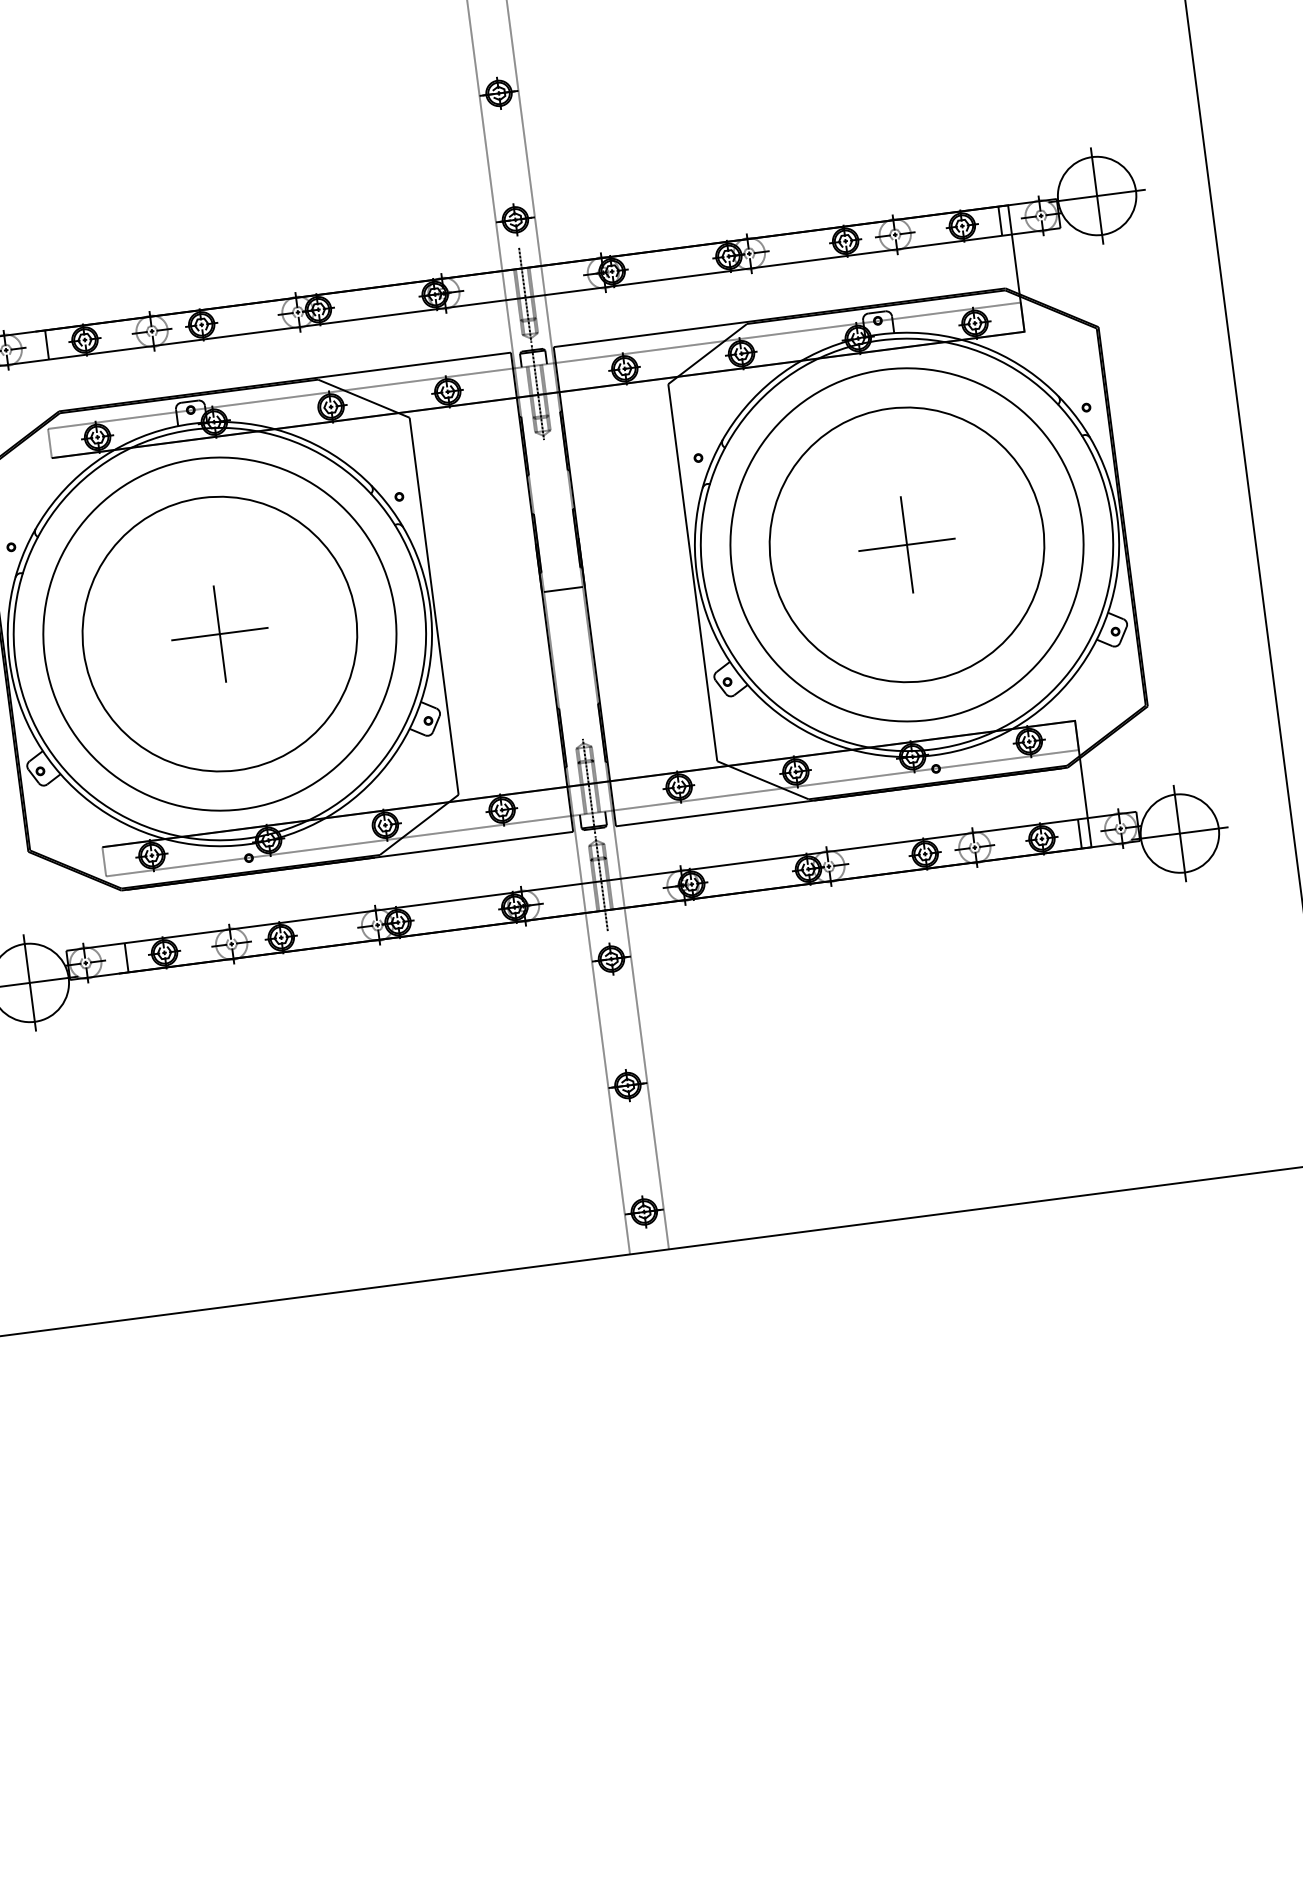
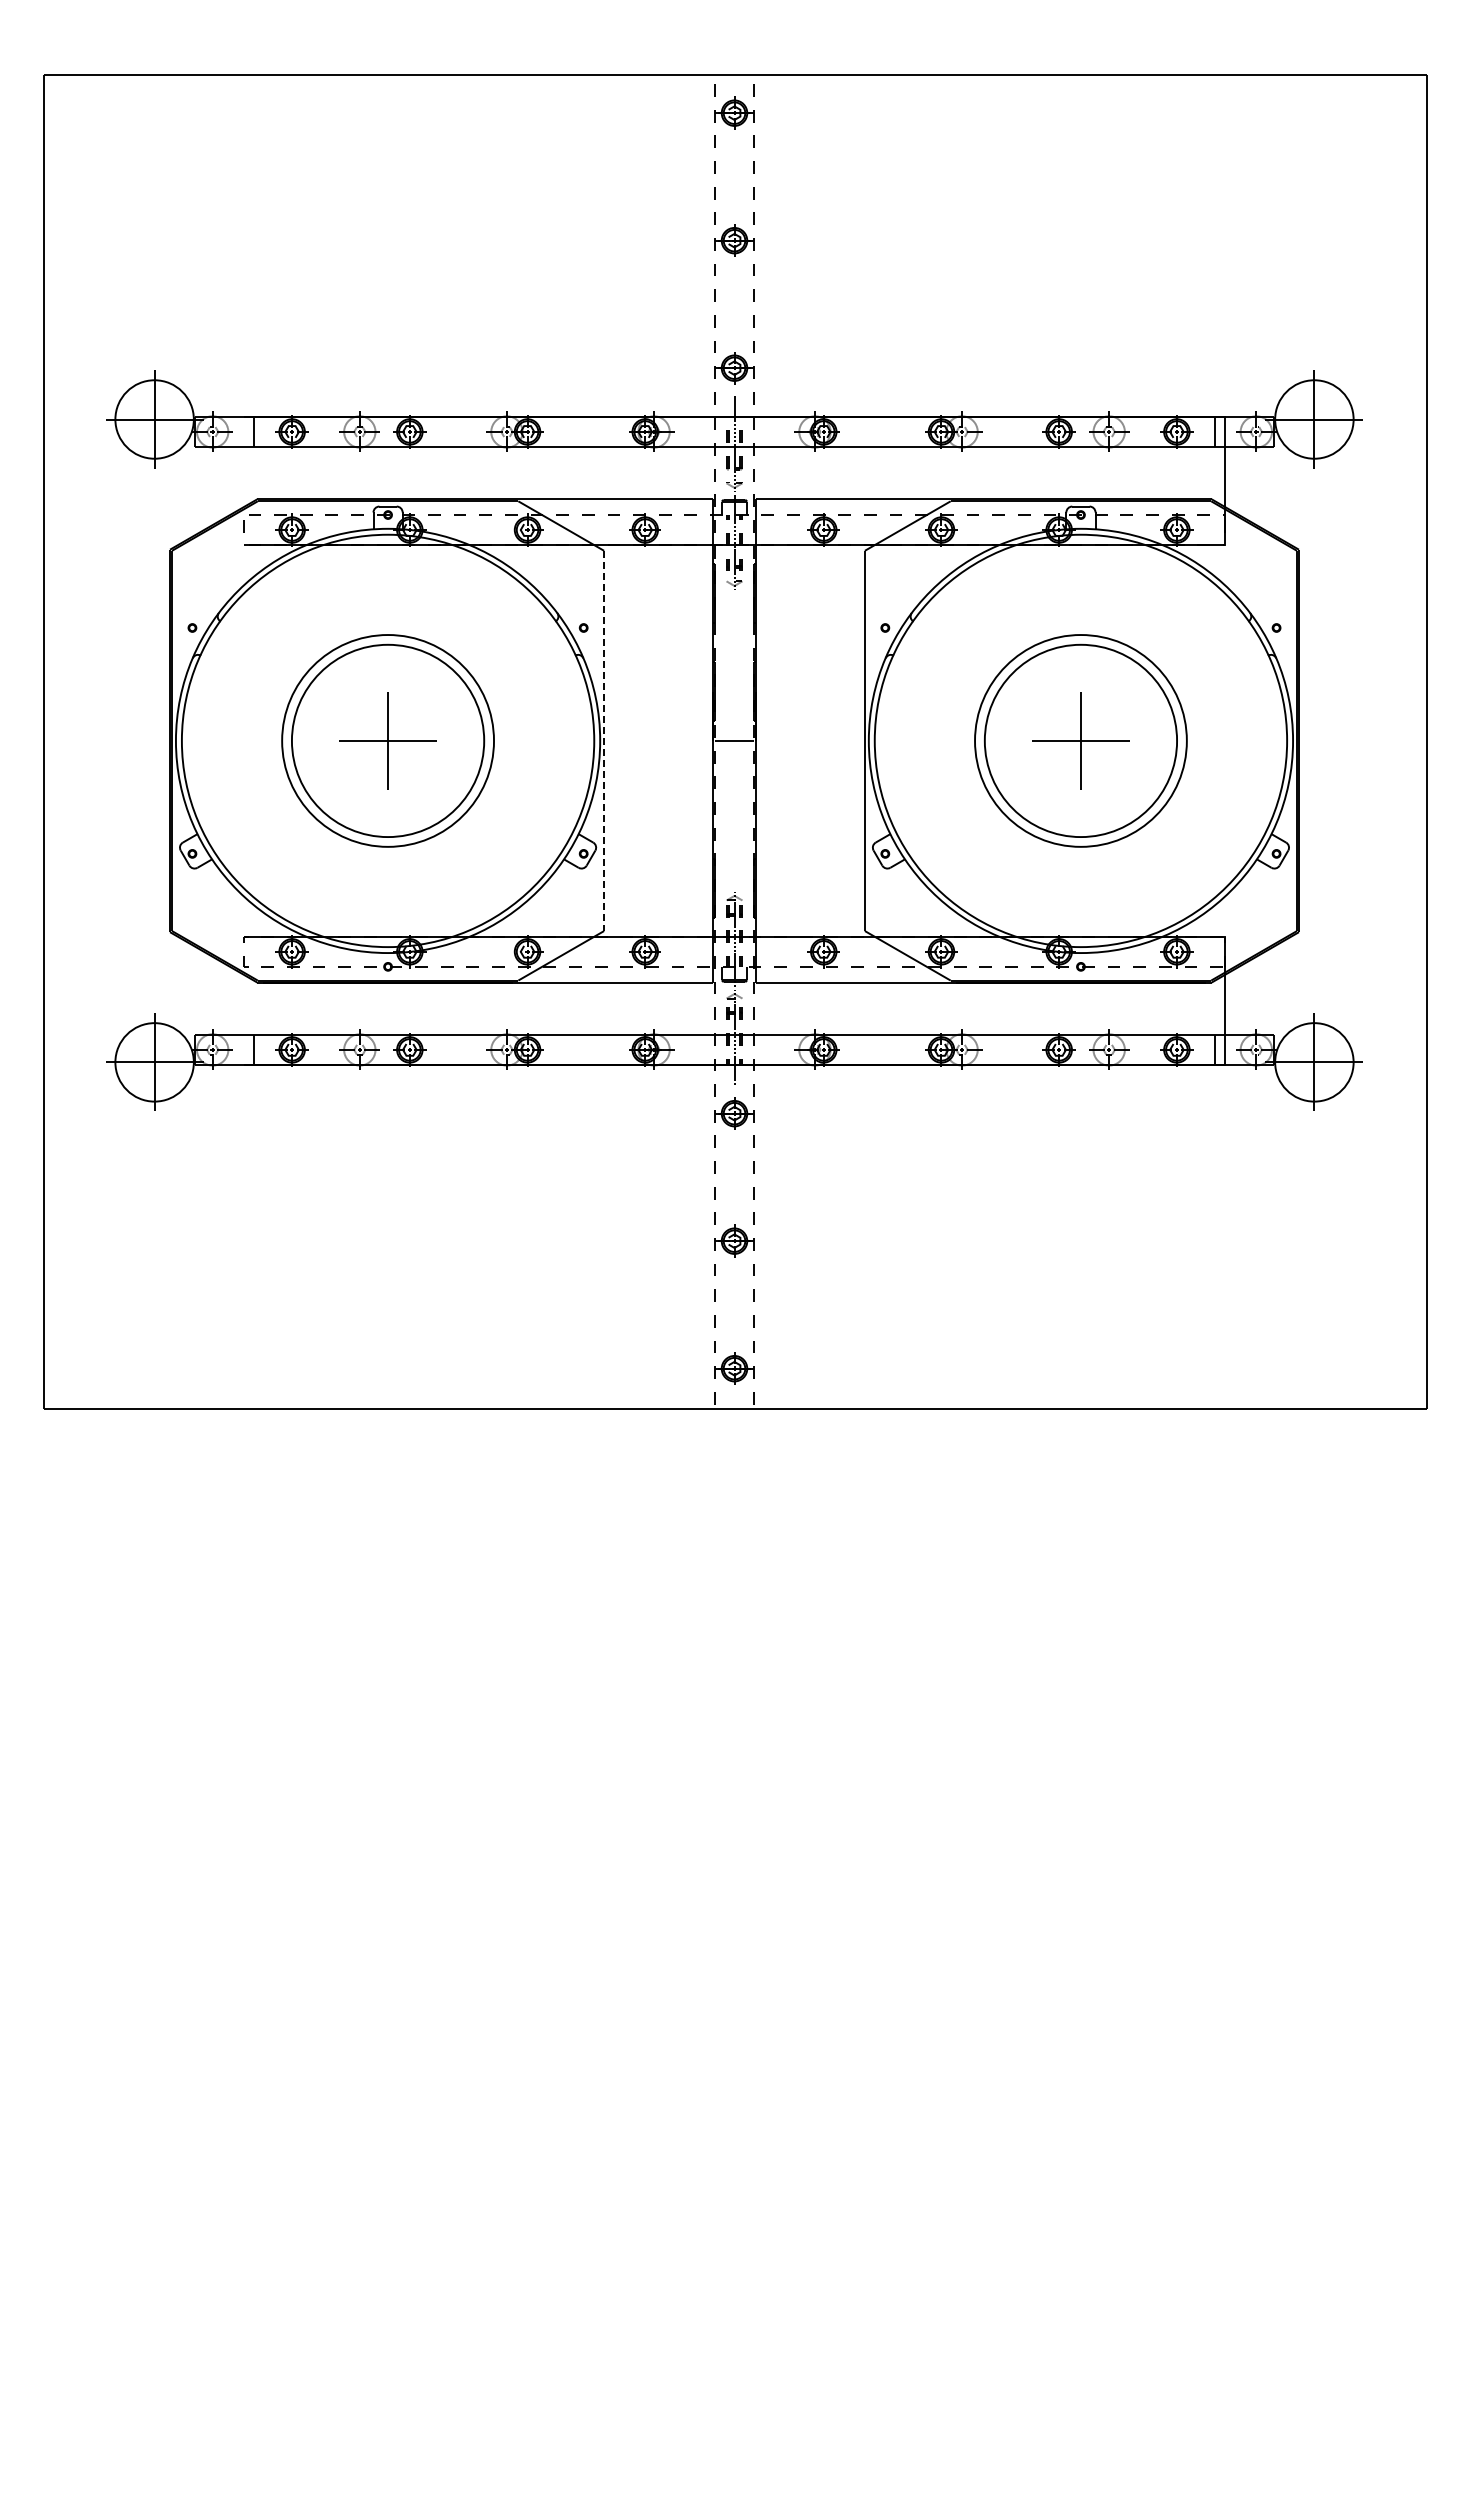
circle: (906, 544) -> (1080, 740), size x0.6
circle: (906, 544) -> (1080, 740), size x0.7
line: (434, 606) -> (604, 741), solid -> dashed
circle: (219, 633) -> (387, 740), size x0.6
circle: (219, 633) -> (387, 740), size x0.7

